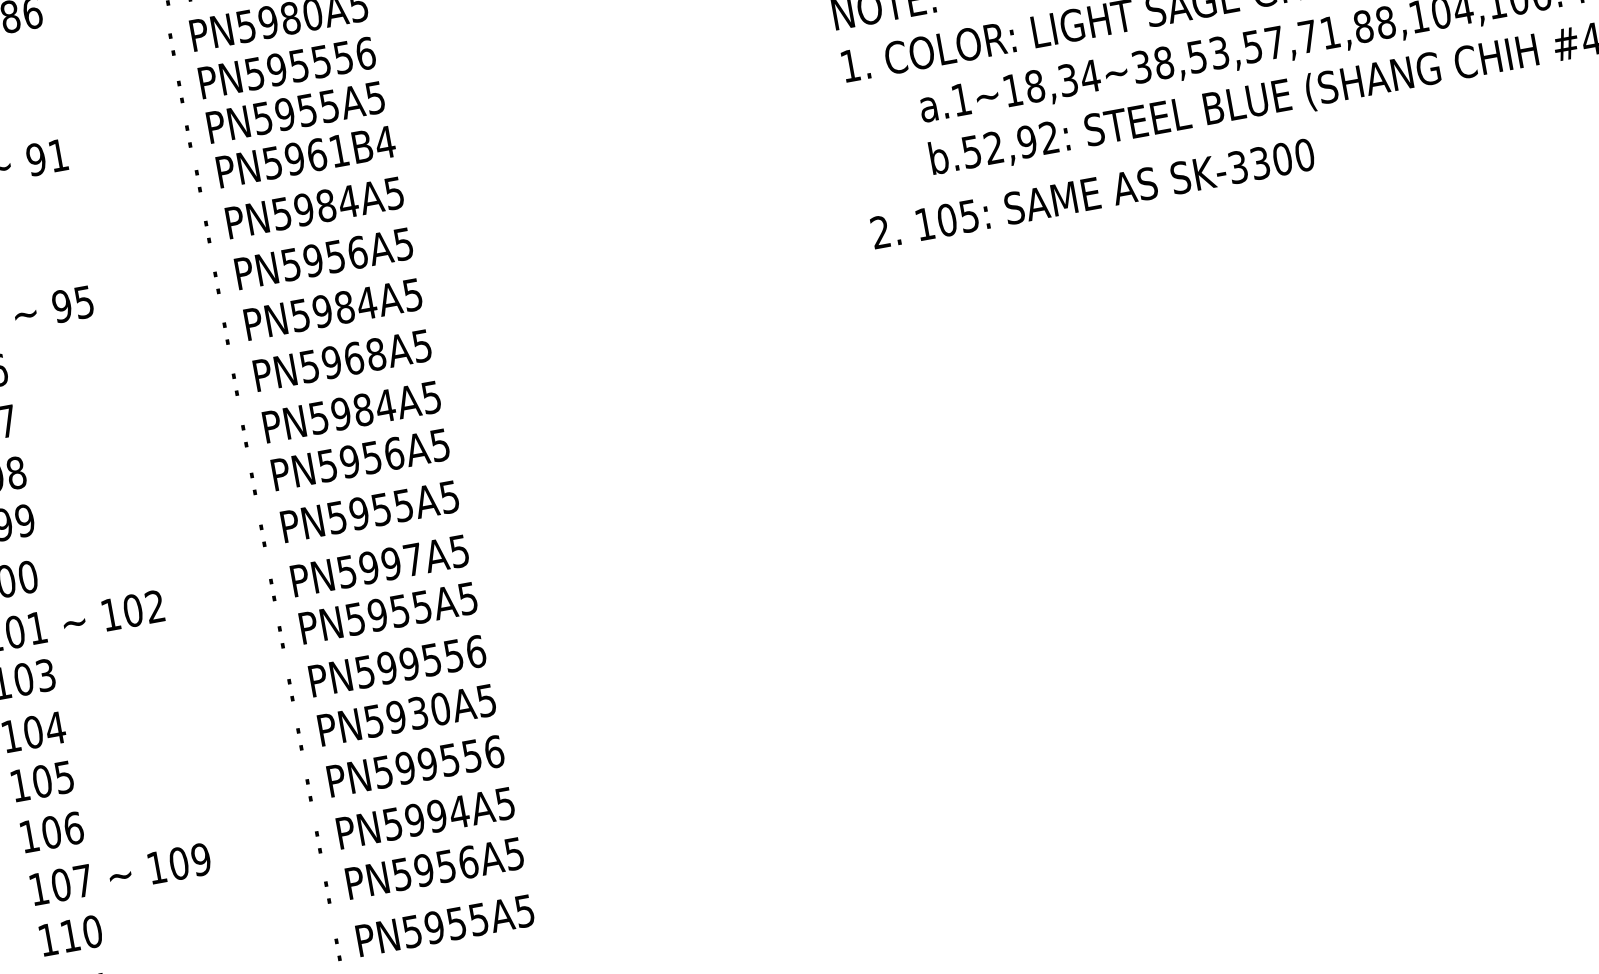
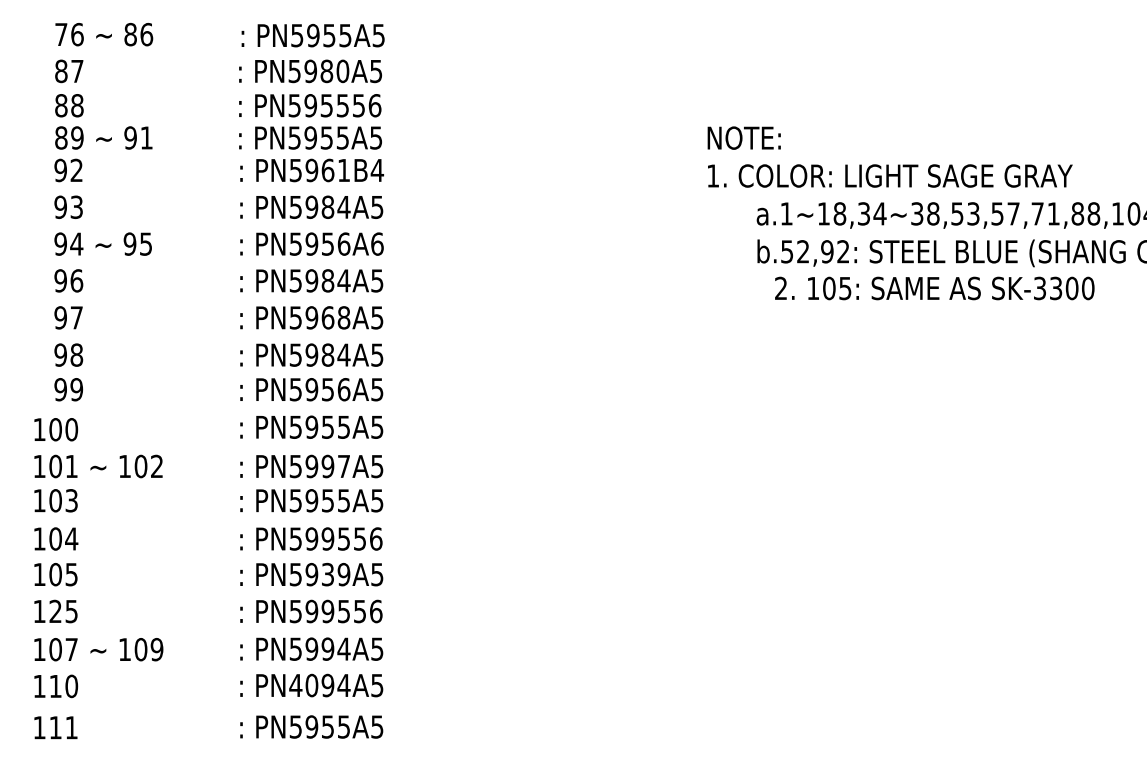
text: (1092, 193) -> (934, 288), moved
text: (403, 243) -> (377, 243), PN5956A5 -> PN5956A6
text: (439, 709) -> (343, 574), PN5930A5 -> PN5939A5
text: (62, 830) -> (63, 611), 106 -> 125
text: (434, 868) -> (319, 685), PN5956A5 -> PN4094A5

